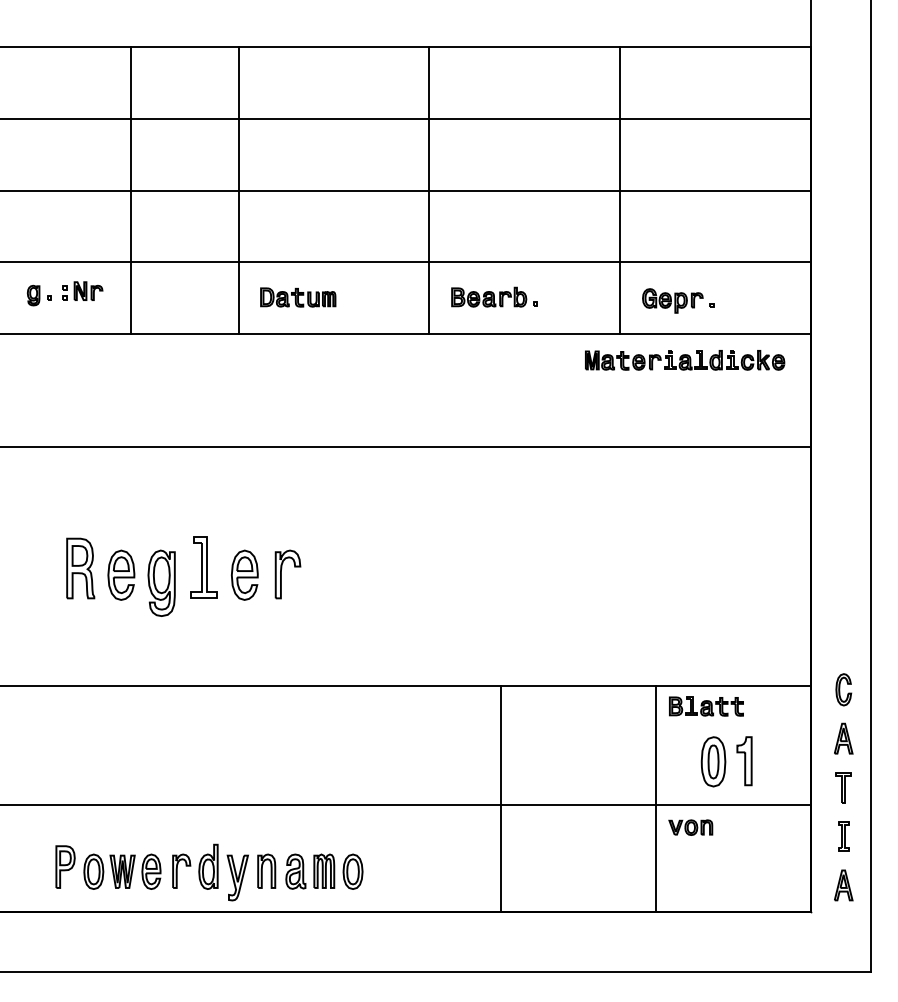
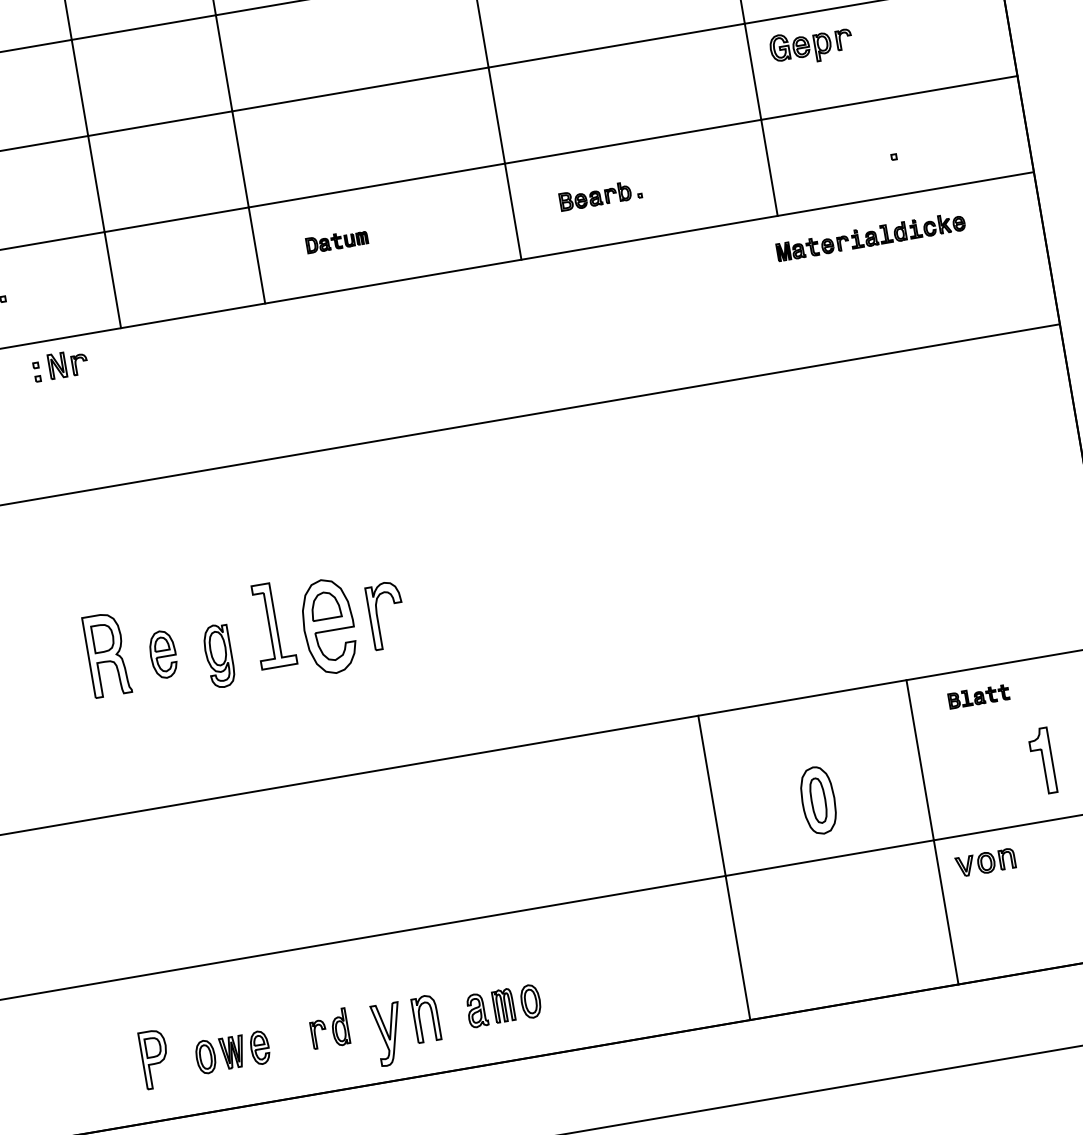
part: (82, 290) -> (59, 364), moved
part: (494, 296) -> (600, 194), size x0.7
part: (298, 297) -> (337, 241), size x0.6
part: (672, 300) -> (810, 45), moved
part: (685, 360) -> (871, 236), size x0.7
part: (121, 574) -> (163, 653), size x0.7
part: (244, 574) -> (328, 625), size x1.4
part: (161, 582) -> (218, 655), size x0.7
part: (706, 706) -> (978, 696), size x0.6
part: (713, 761) -> (818, 800), moved
part: (195, 866) -> (329, 1028), size x0.6
part: (122, 871) -> (232, 1052), size x0.7
part: (324, 871) -> (503, 1005), size x0.7

